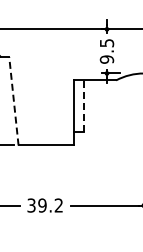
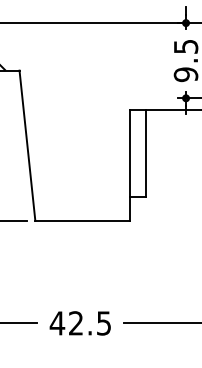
line: (13, 100) -> (26, 144), dashed -> solid
line: (83, 105) -> (146, 152), dashed -> solid
text: (44, 205) -> (79, 323), 39.2 -> 42.5

